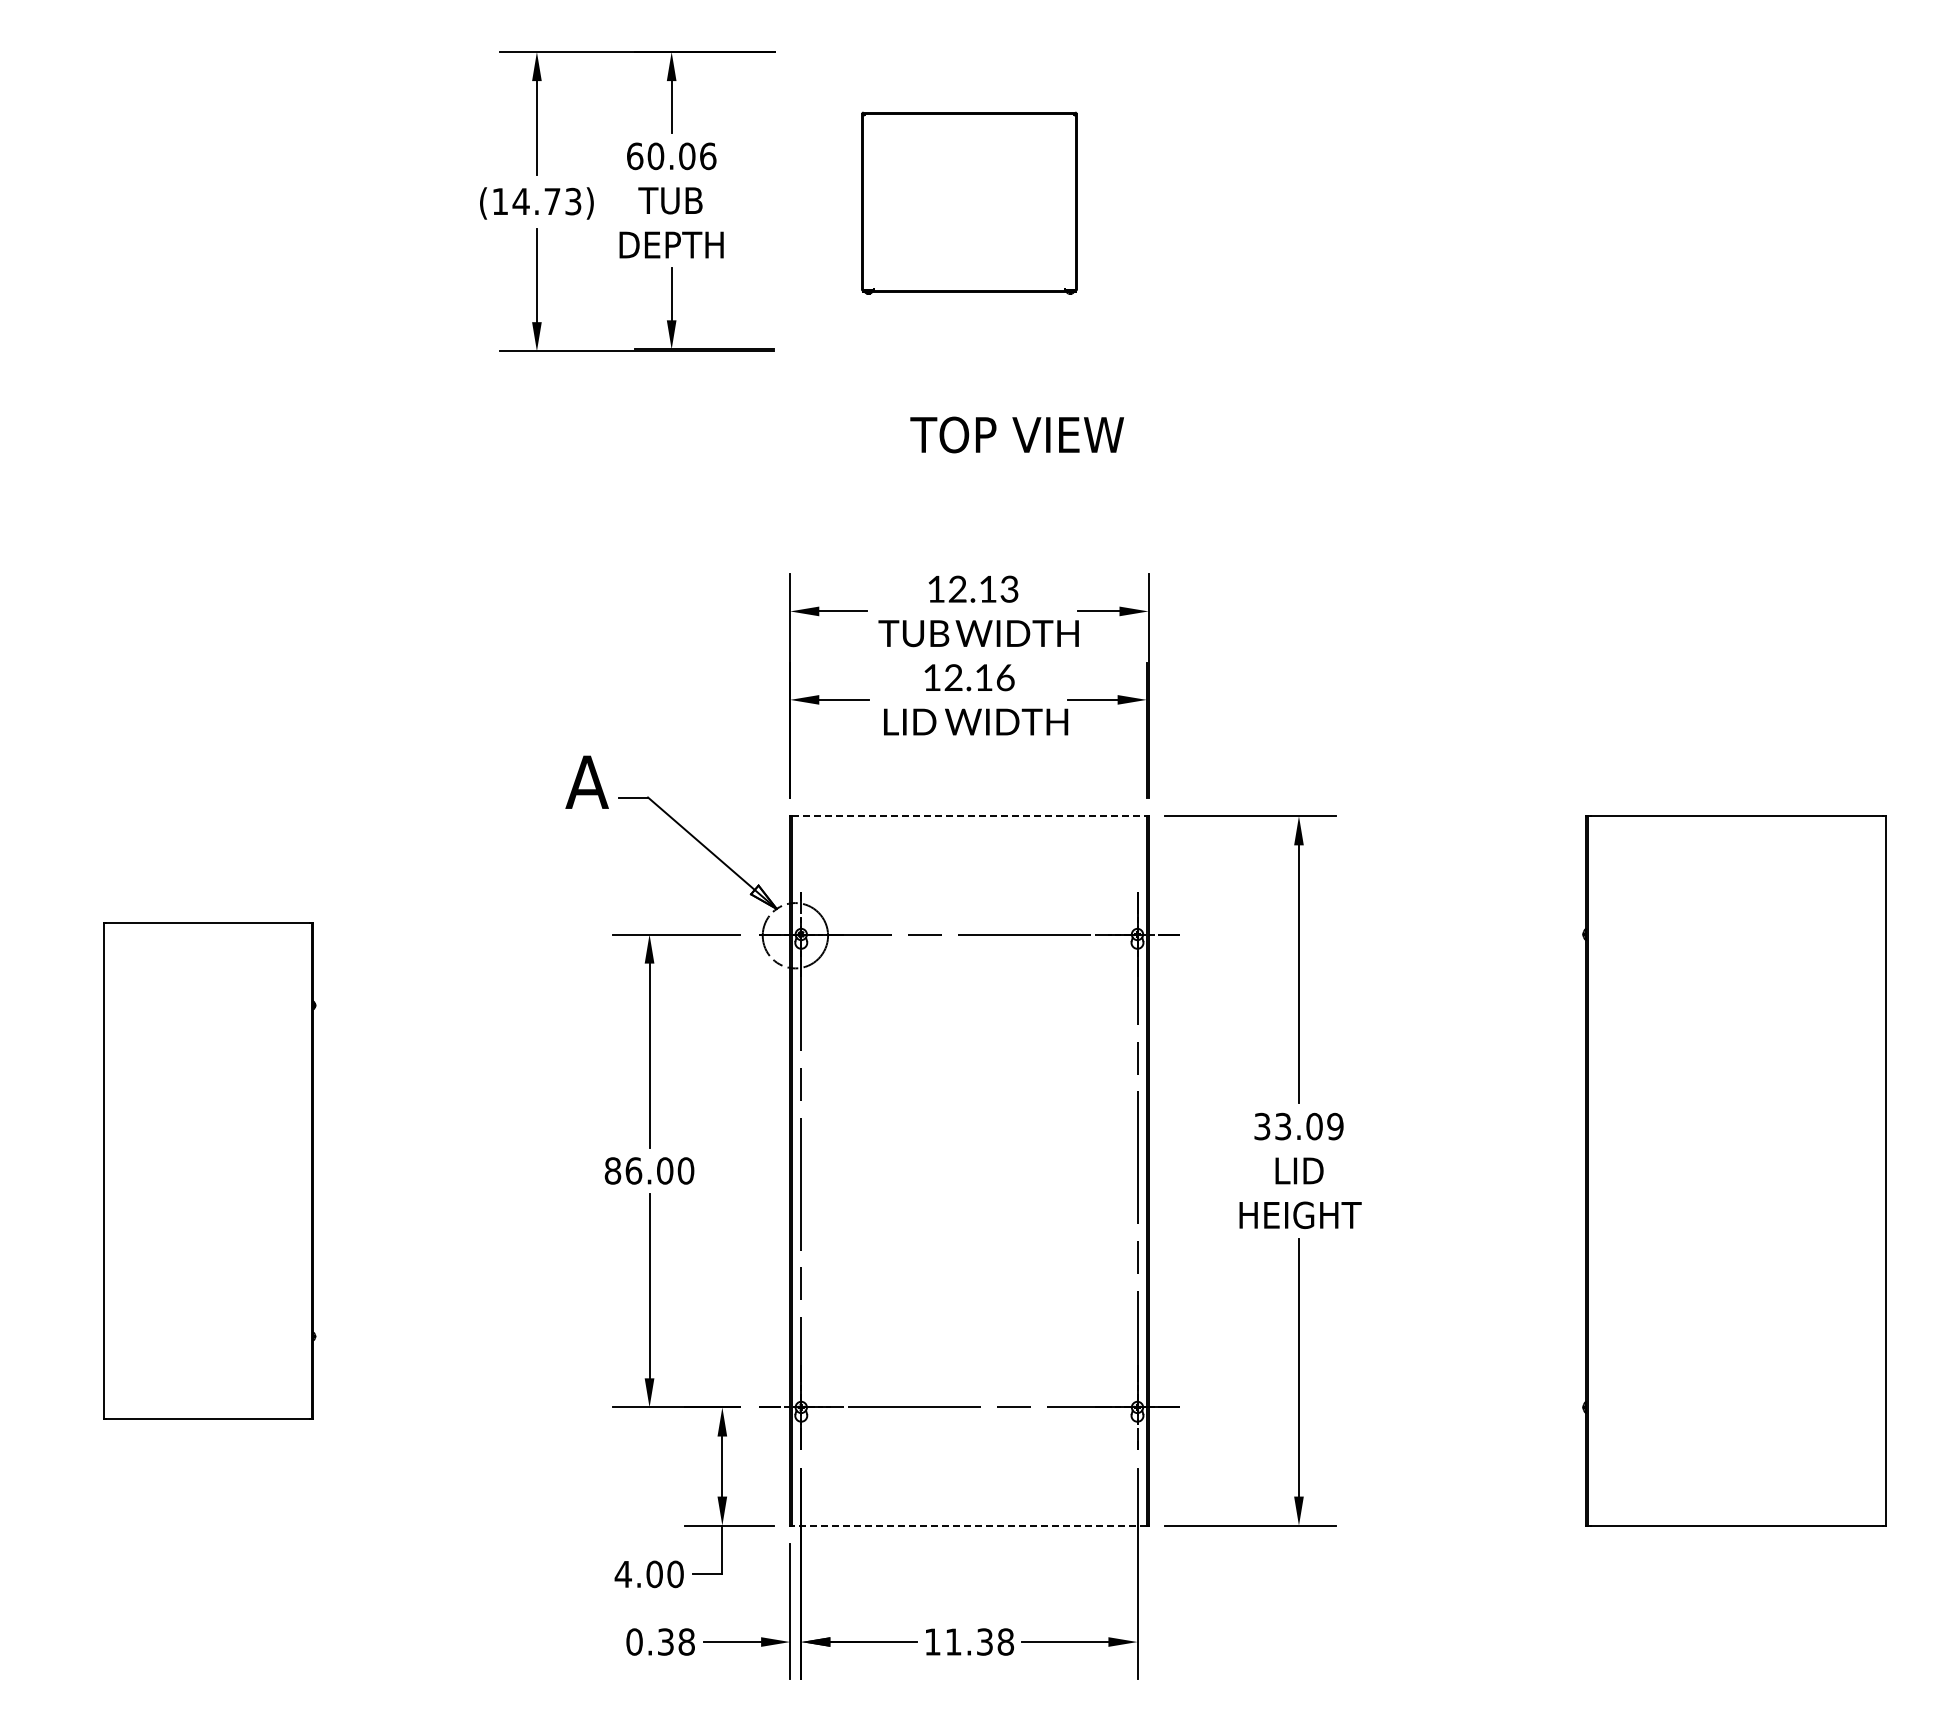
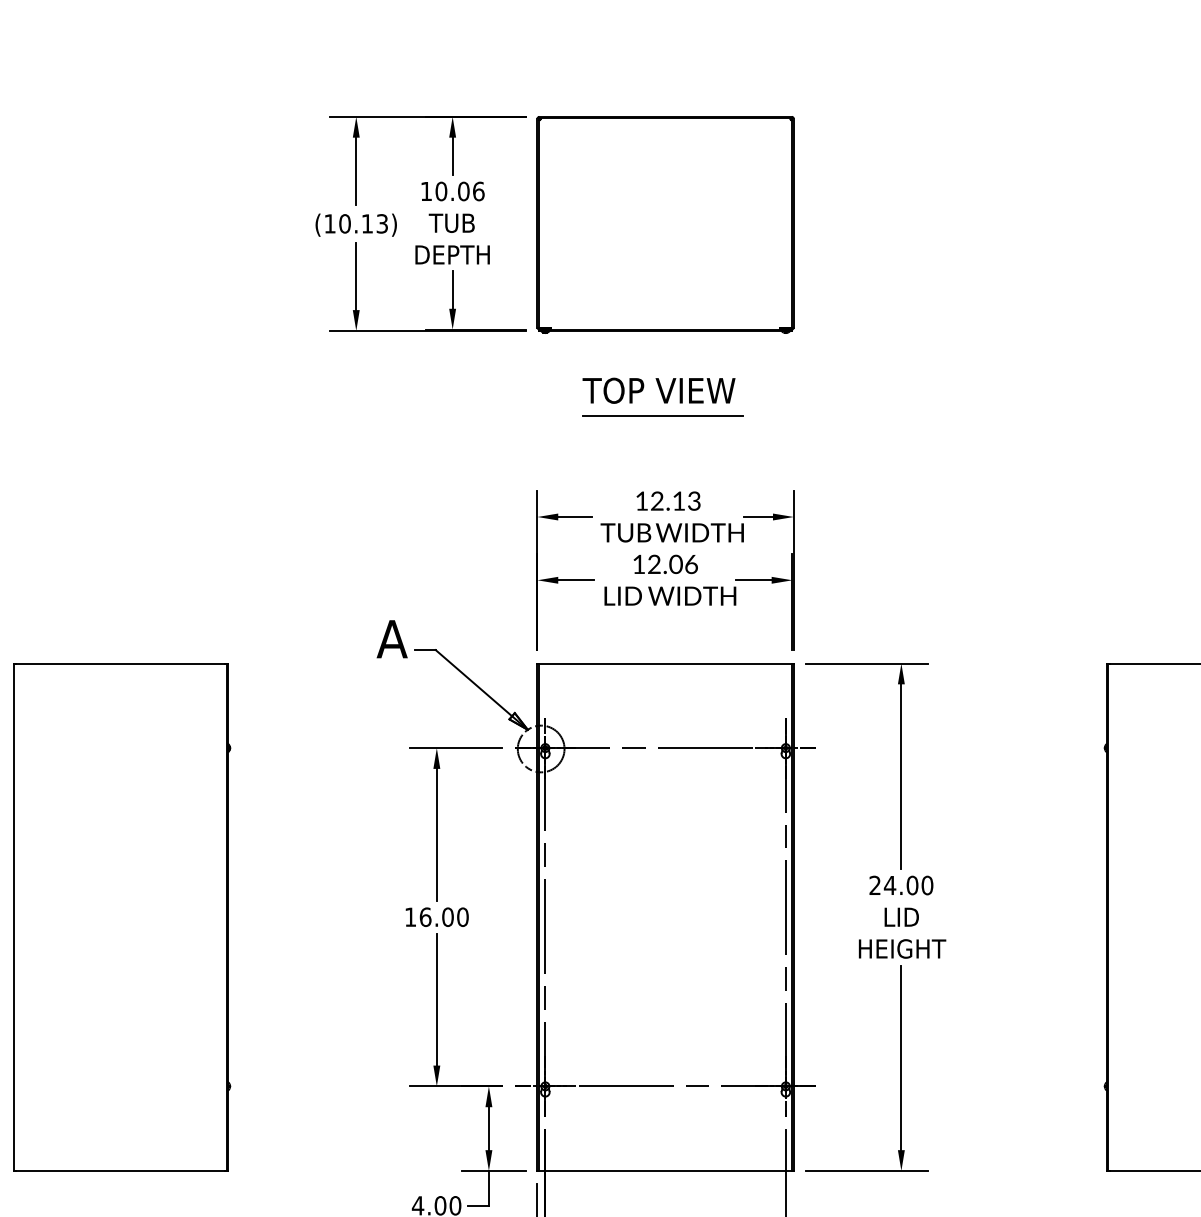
text: (635, 156) -> (426, 191), 60.06 -> 10.06
text: (536, 201) -> (355, 223), (14.73) -> (10.13)
part: (969, 203) -> (665, 225), size x1.67
text: (1016, 434) -> (658, 390), moved
line: (965, 470) -> (662, 416), added
text: (983, 677) -> (675, 564), 12.16 -> 12.06
line: (969, 816) -> (665, 663), dashed -> solid
text: (1298, 1126) -> (901, 885), 33.09 -> 24.00
part: (209, 1170) -> (122, 916), size x1.43
text: (612, 1170) -> (410, 916), 86.00 -> 16.00
line: (968, 1525) -> (664, 1170), dashed -> solid

